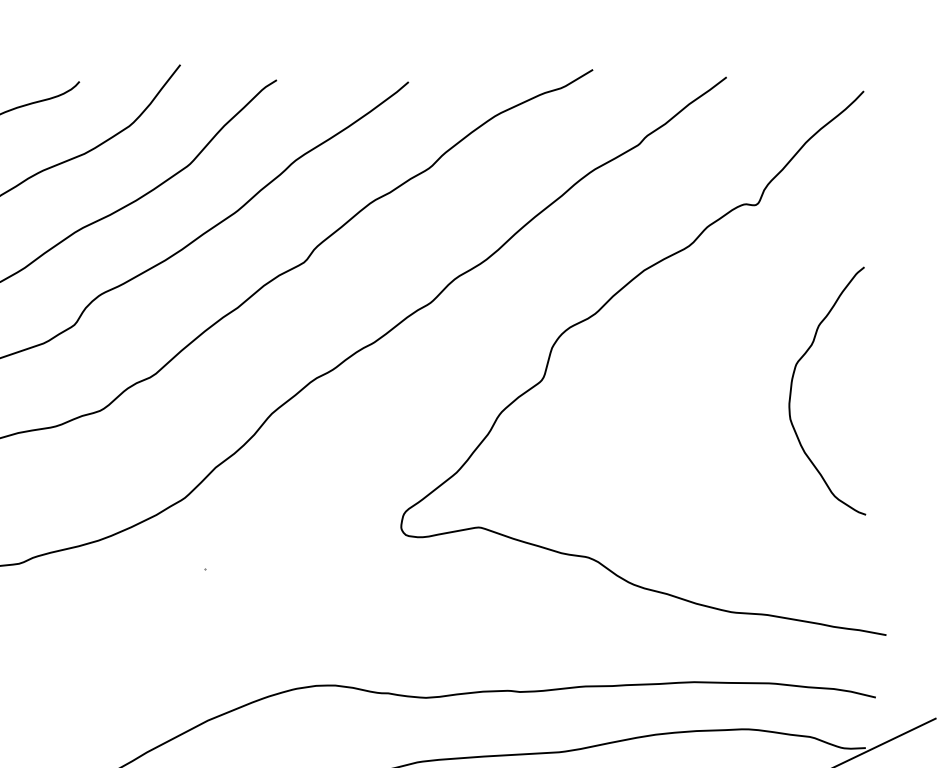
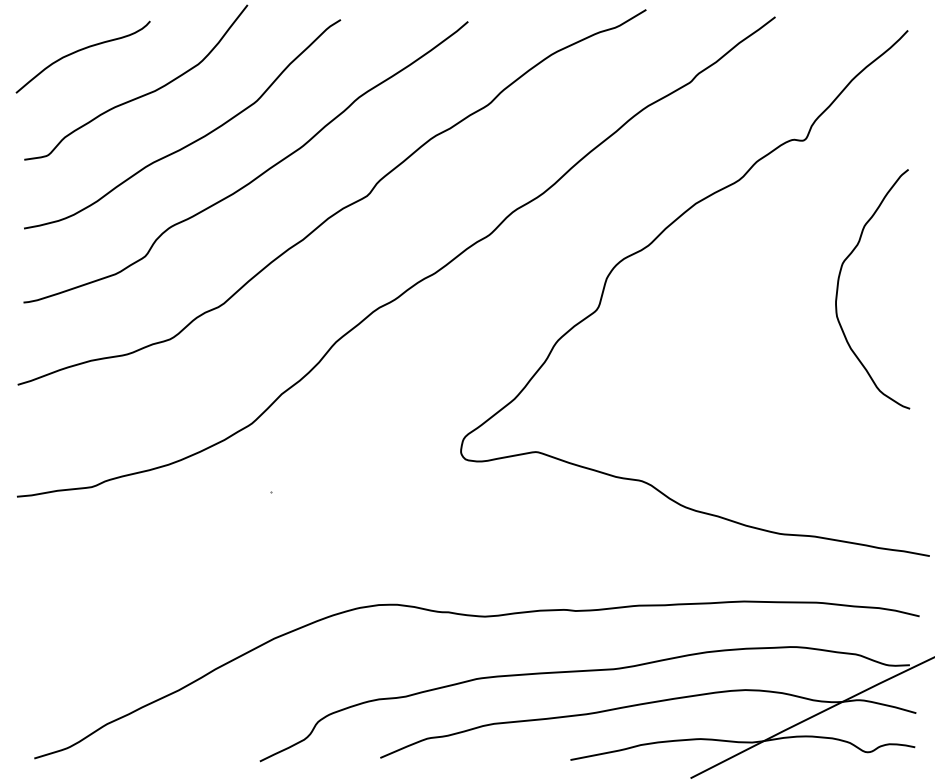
curve: (792, 383) -> (839, 281), moved

